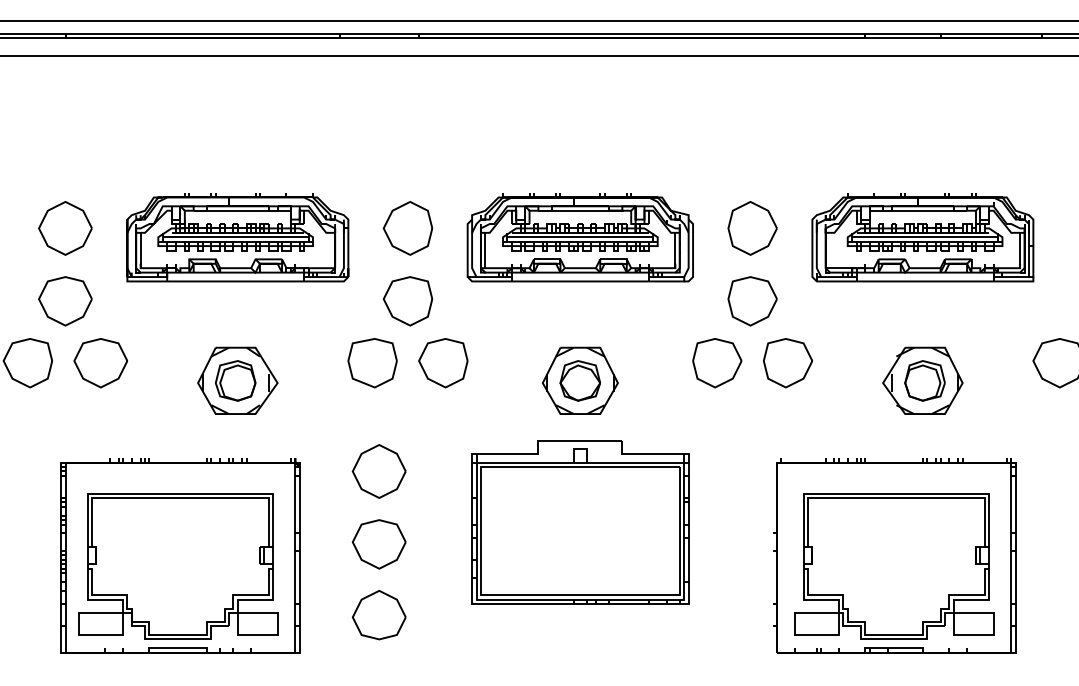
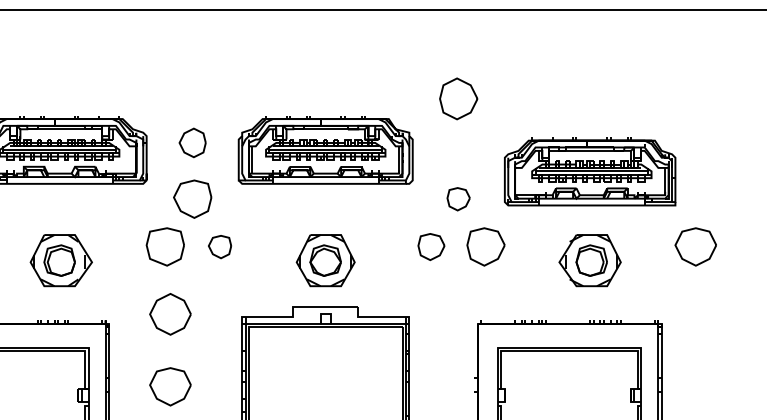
part: (407, 228) -> (192, 142), size x0.7
part: (752, 228) -> (458, 98), moved
part: (922, 237) -> (589, 171), moved
part: (752, 301) -> (458, 199), size x0.6
part: (443, 363) -> (220, 247), size x0.6
part: (717, 363) -> (431, 247), size x0.7
part: (378, 471) -> (169, 314), moved

